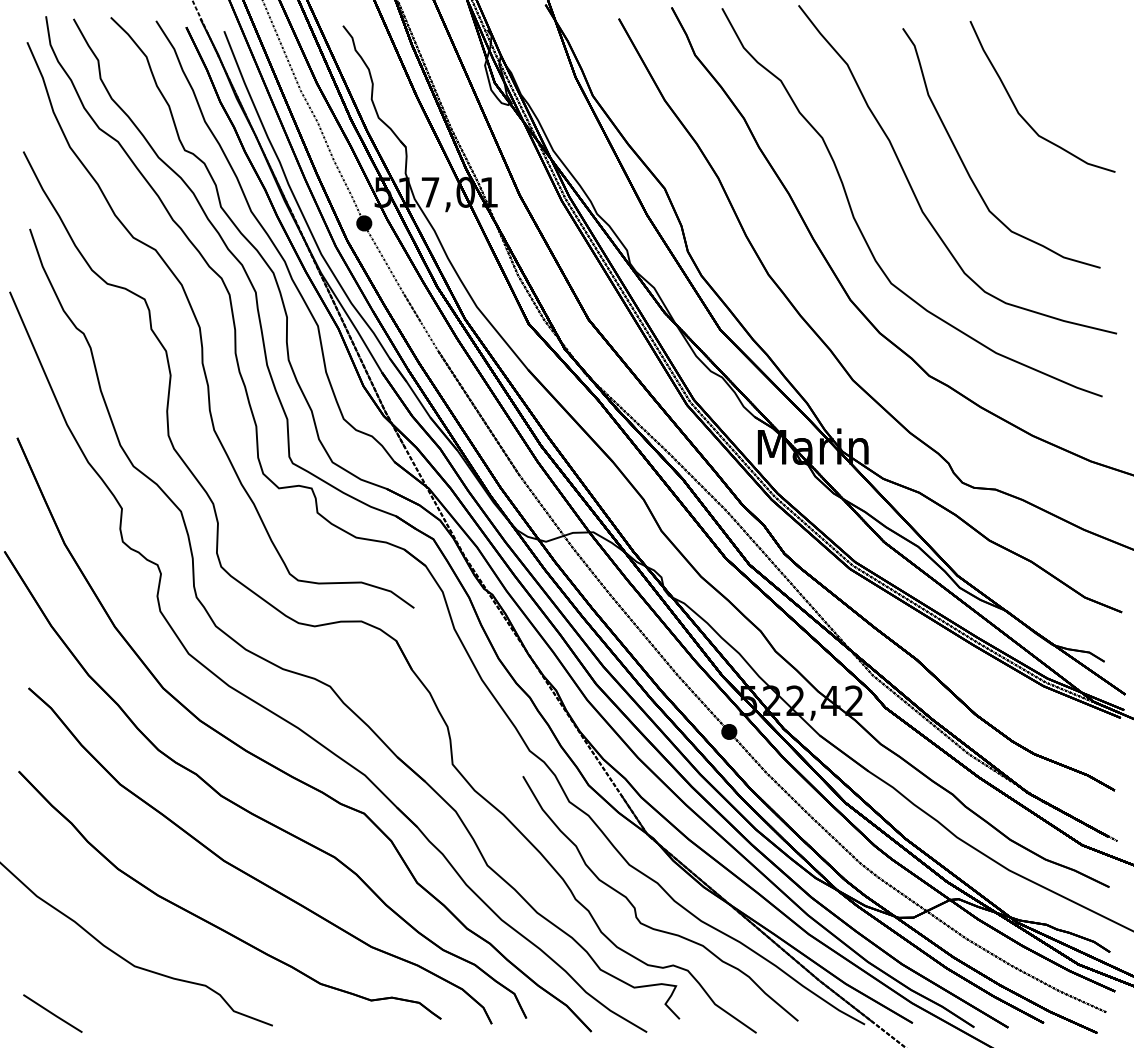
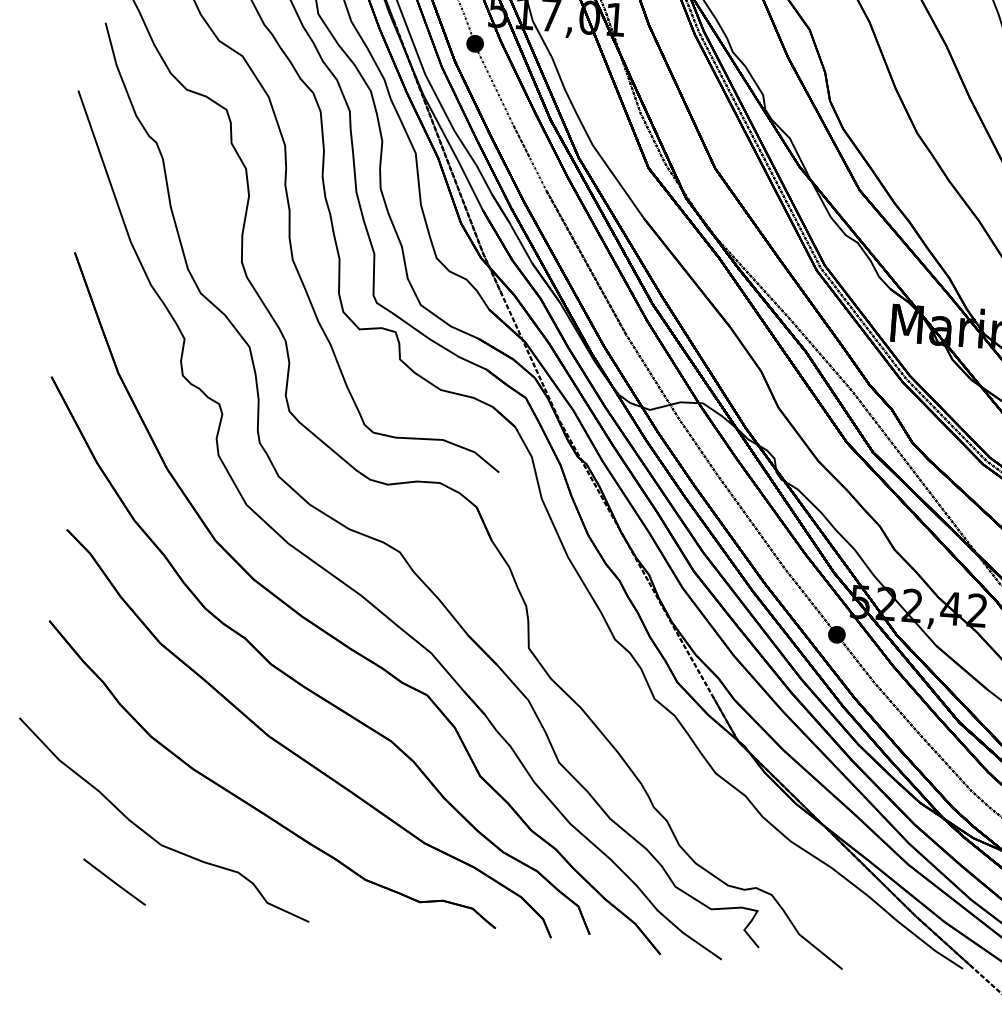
part: (635, 907) -> (719, 820), removed
line: (52, 1013) -> (114, 881), moved

